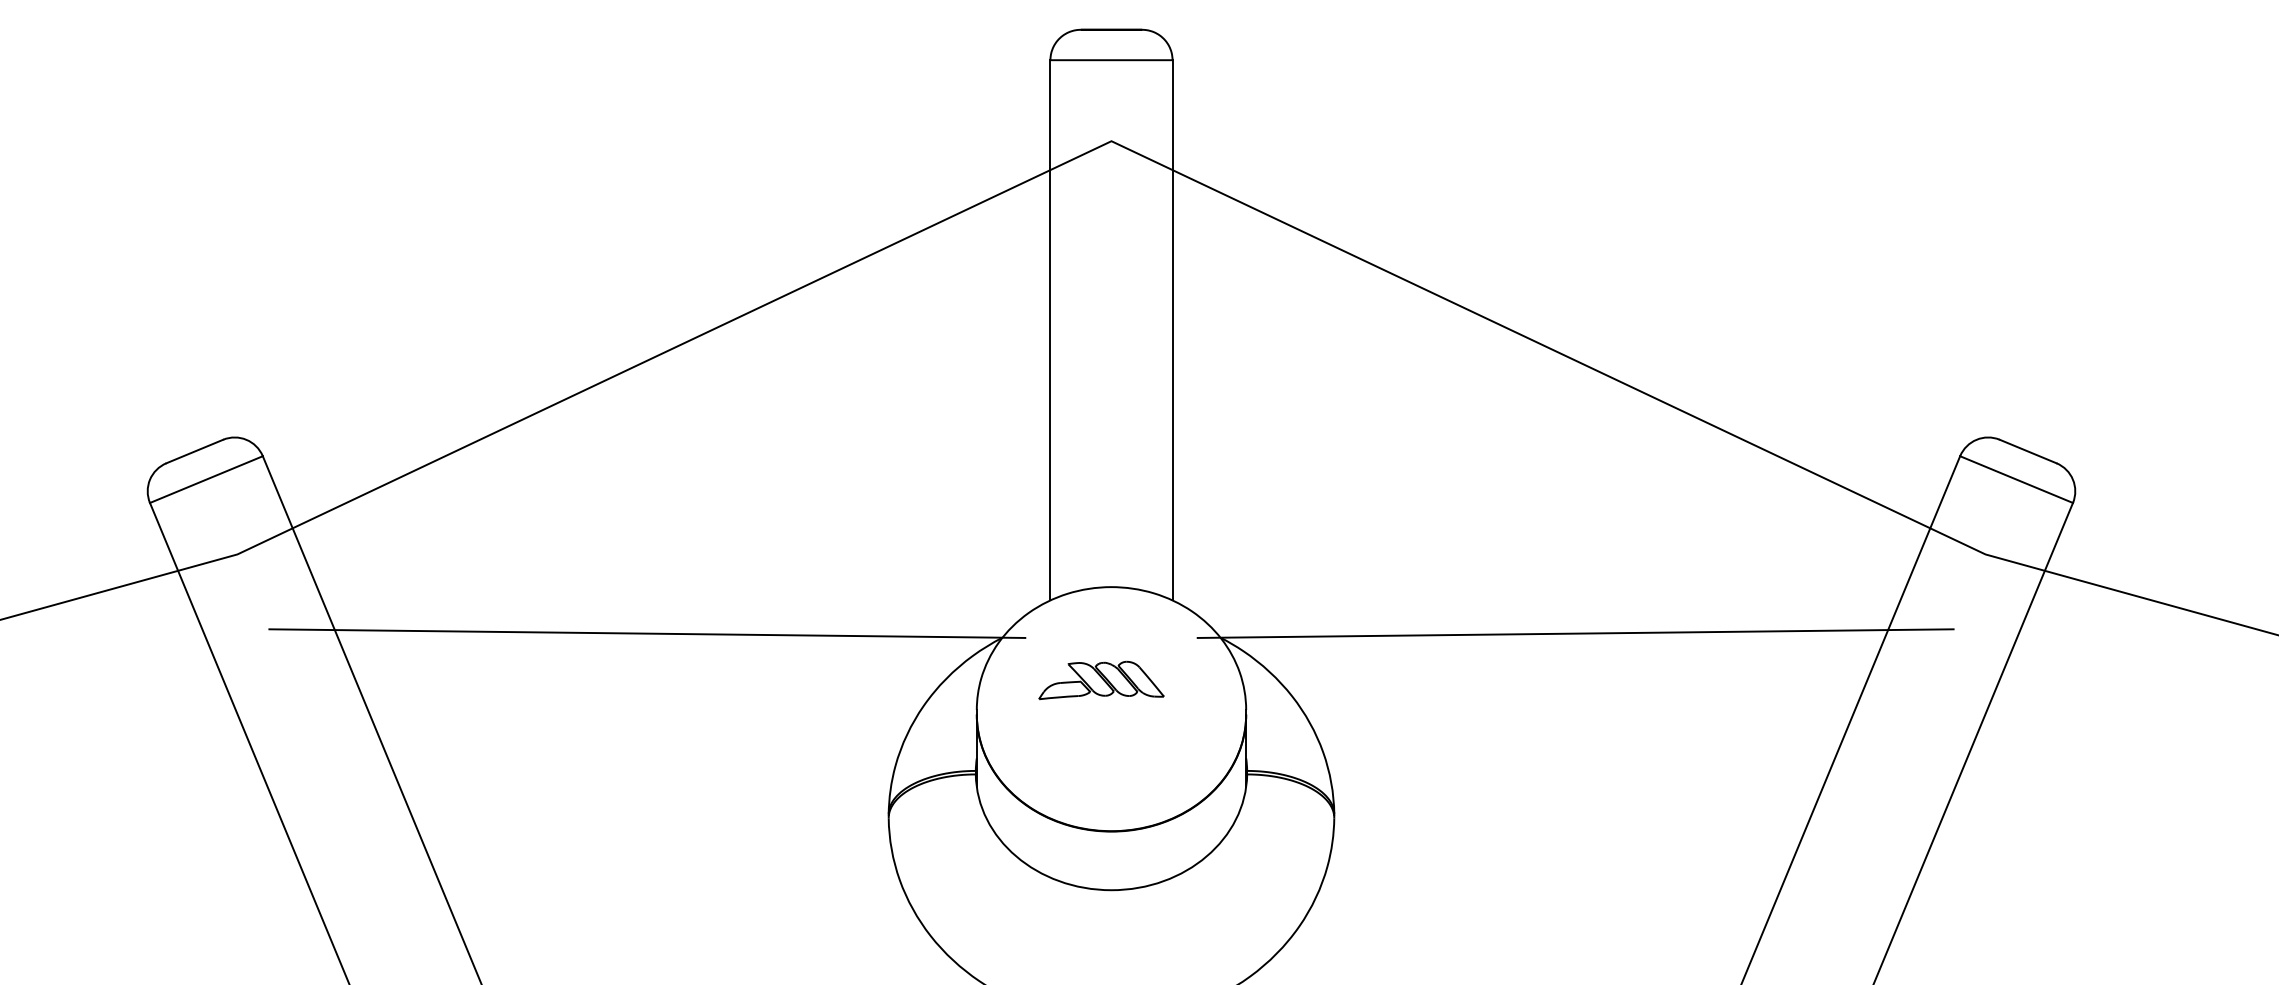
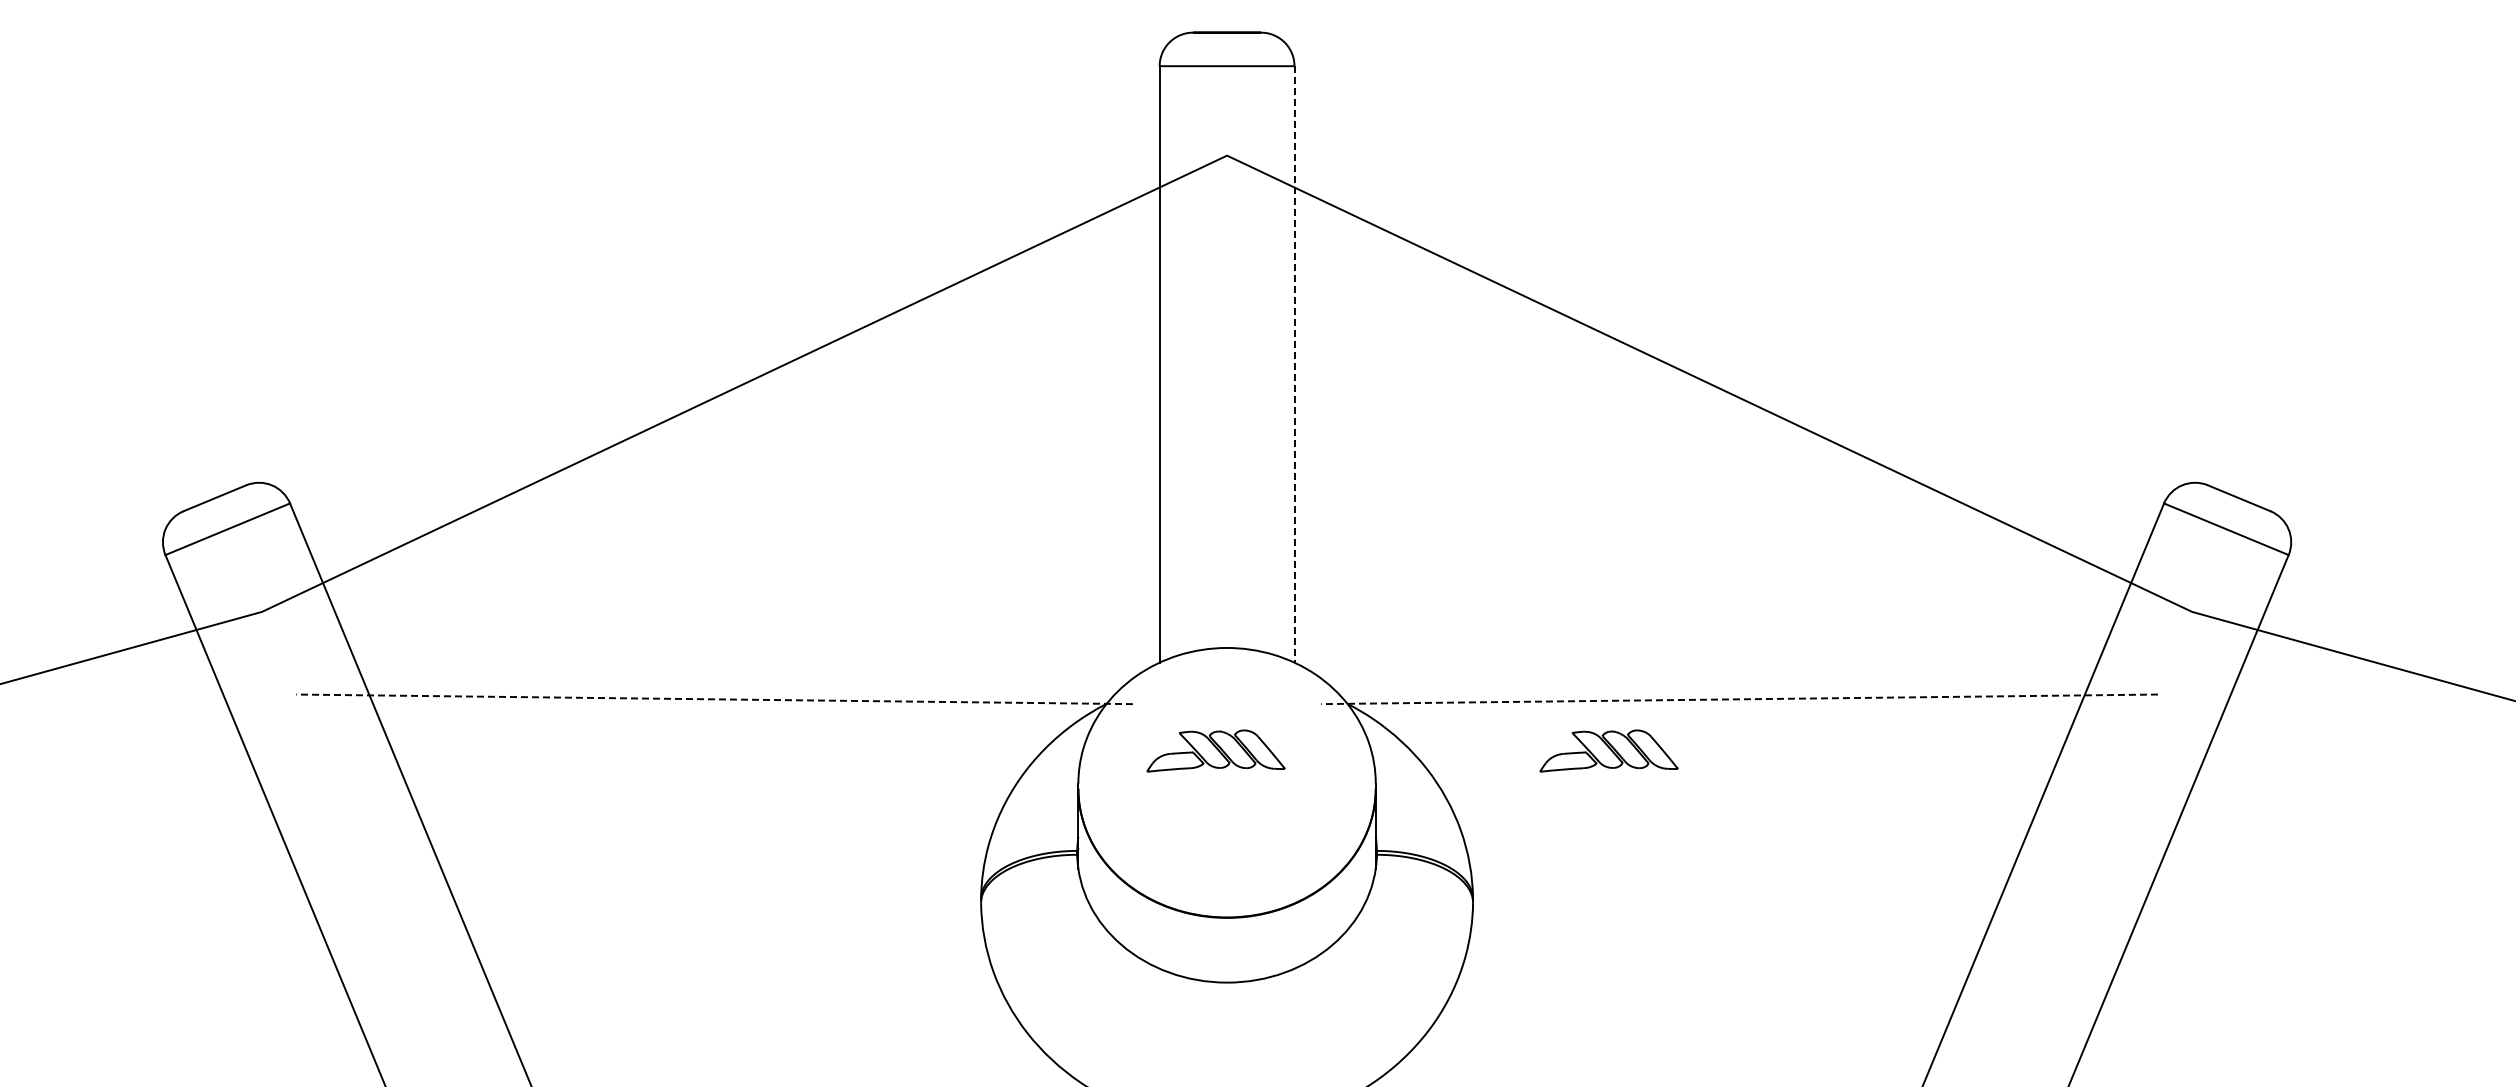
line: (1172, 330) -> (1294, 364), solid -> dashed
line: (647, 633) -> (714, 699), solid -> dashed
line: (1575, 633) -> (1739, 699), solid -> dashed
part: (1456, 679) -> (1608, 750), added

